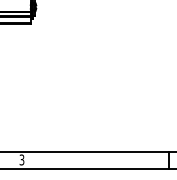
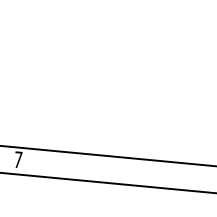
text: (21, 159) -> (17, 159), 3 -> 7

